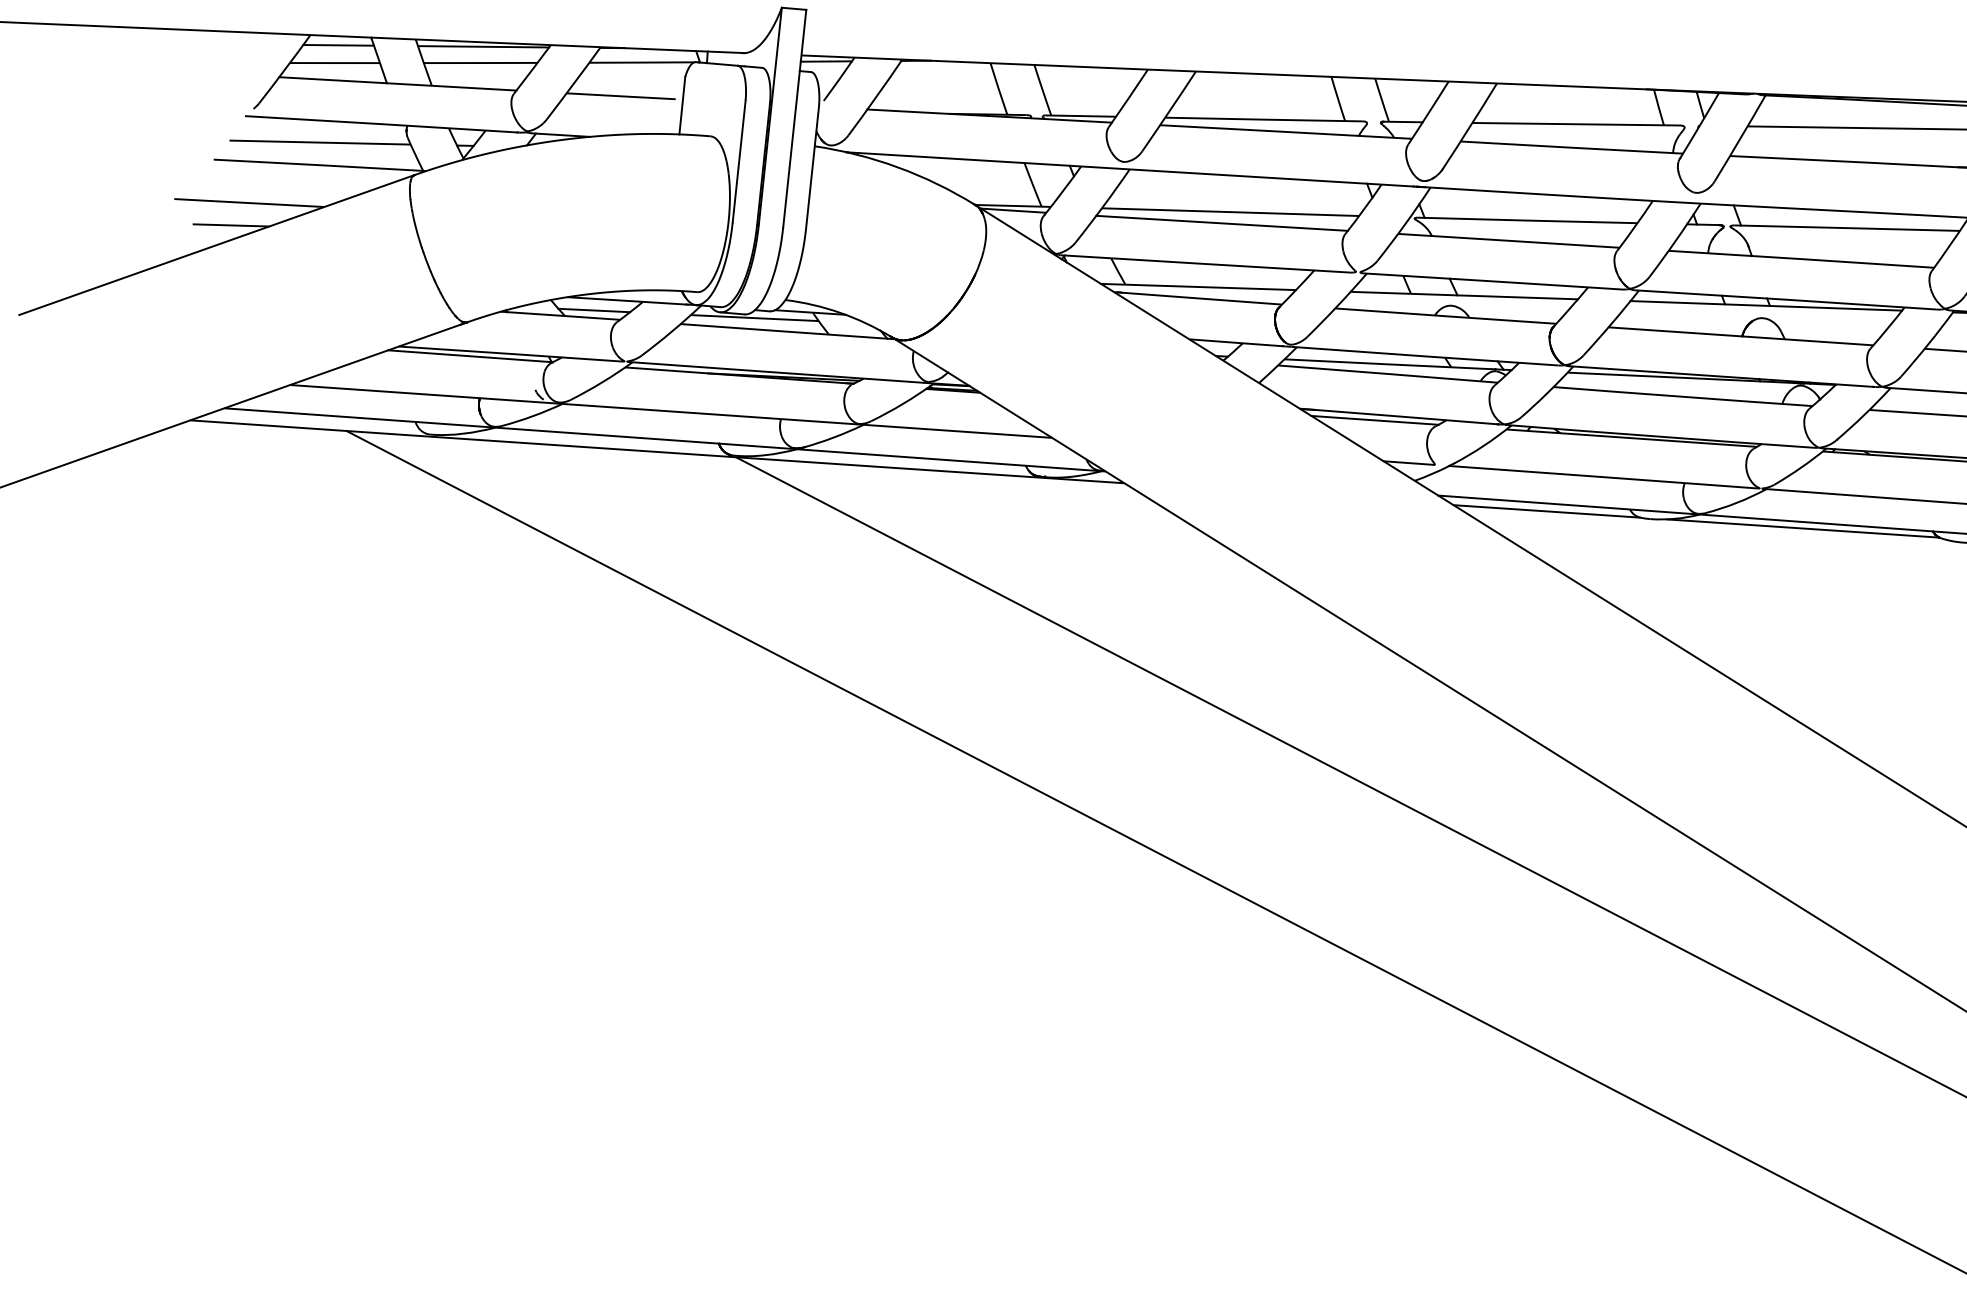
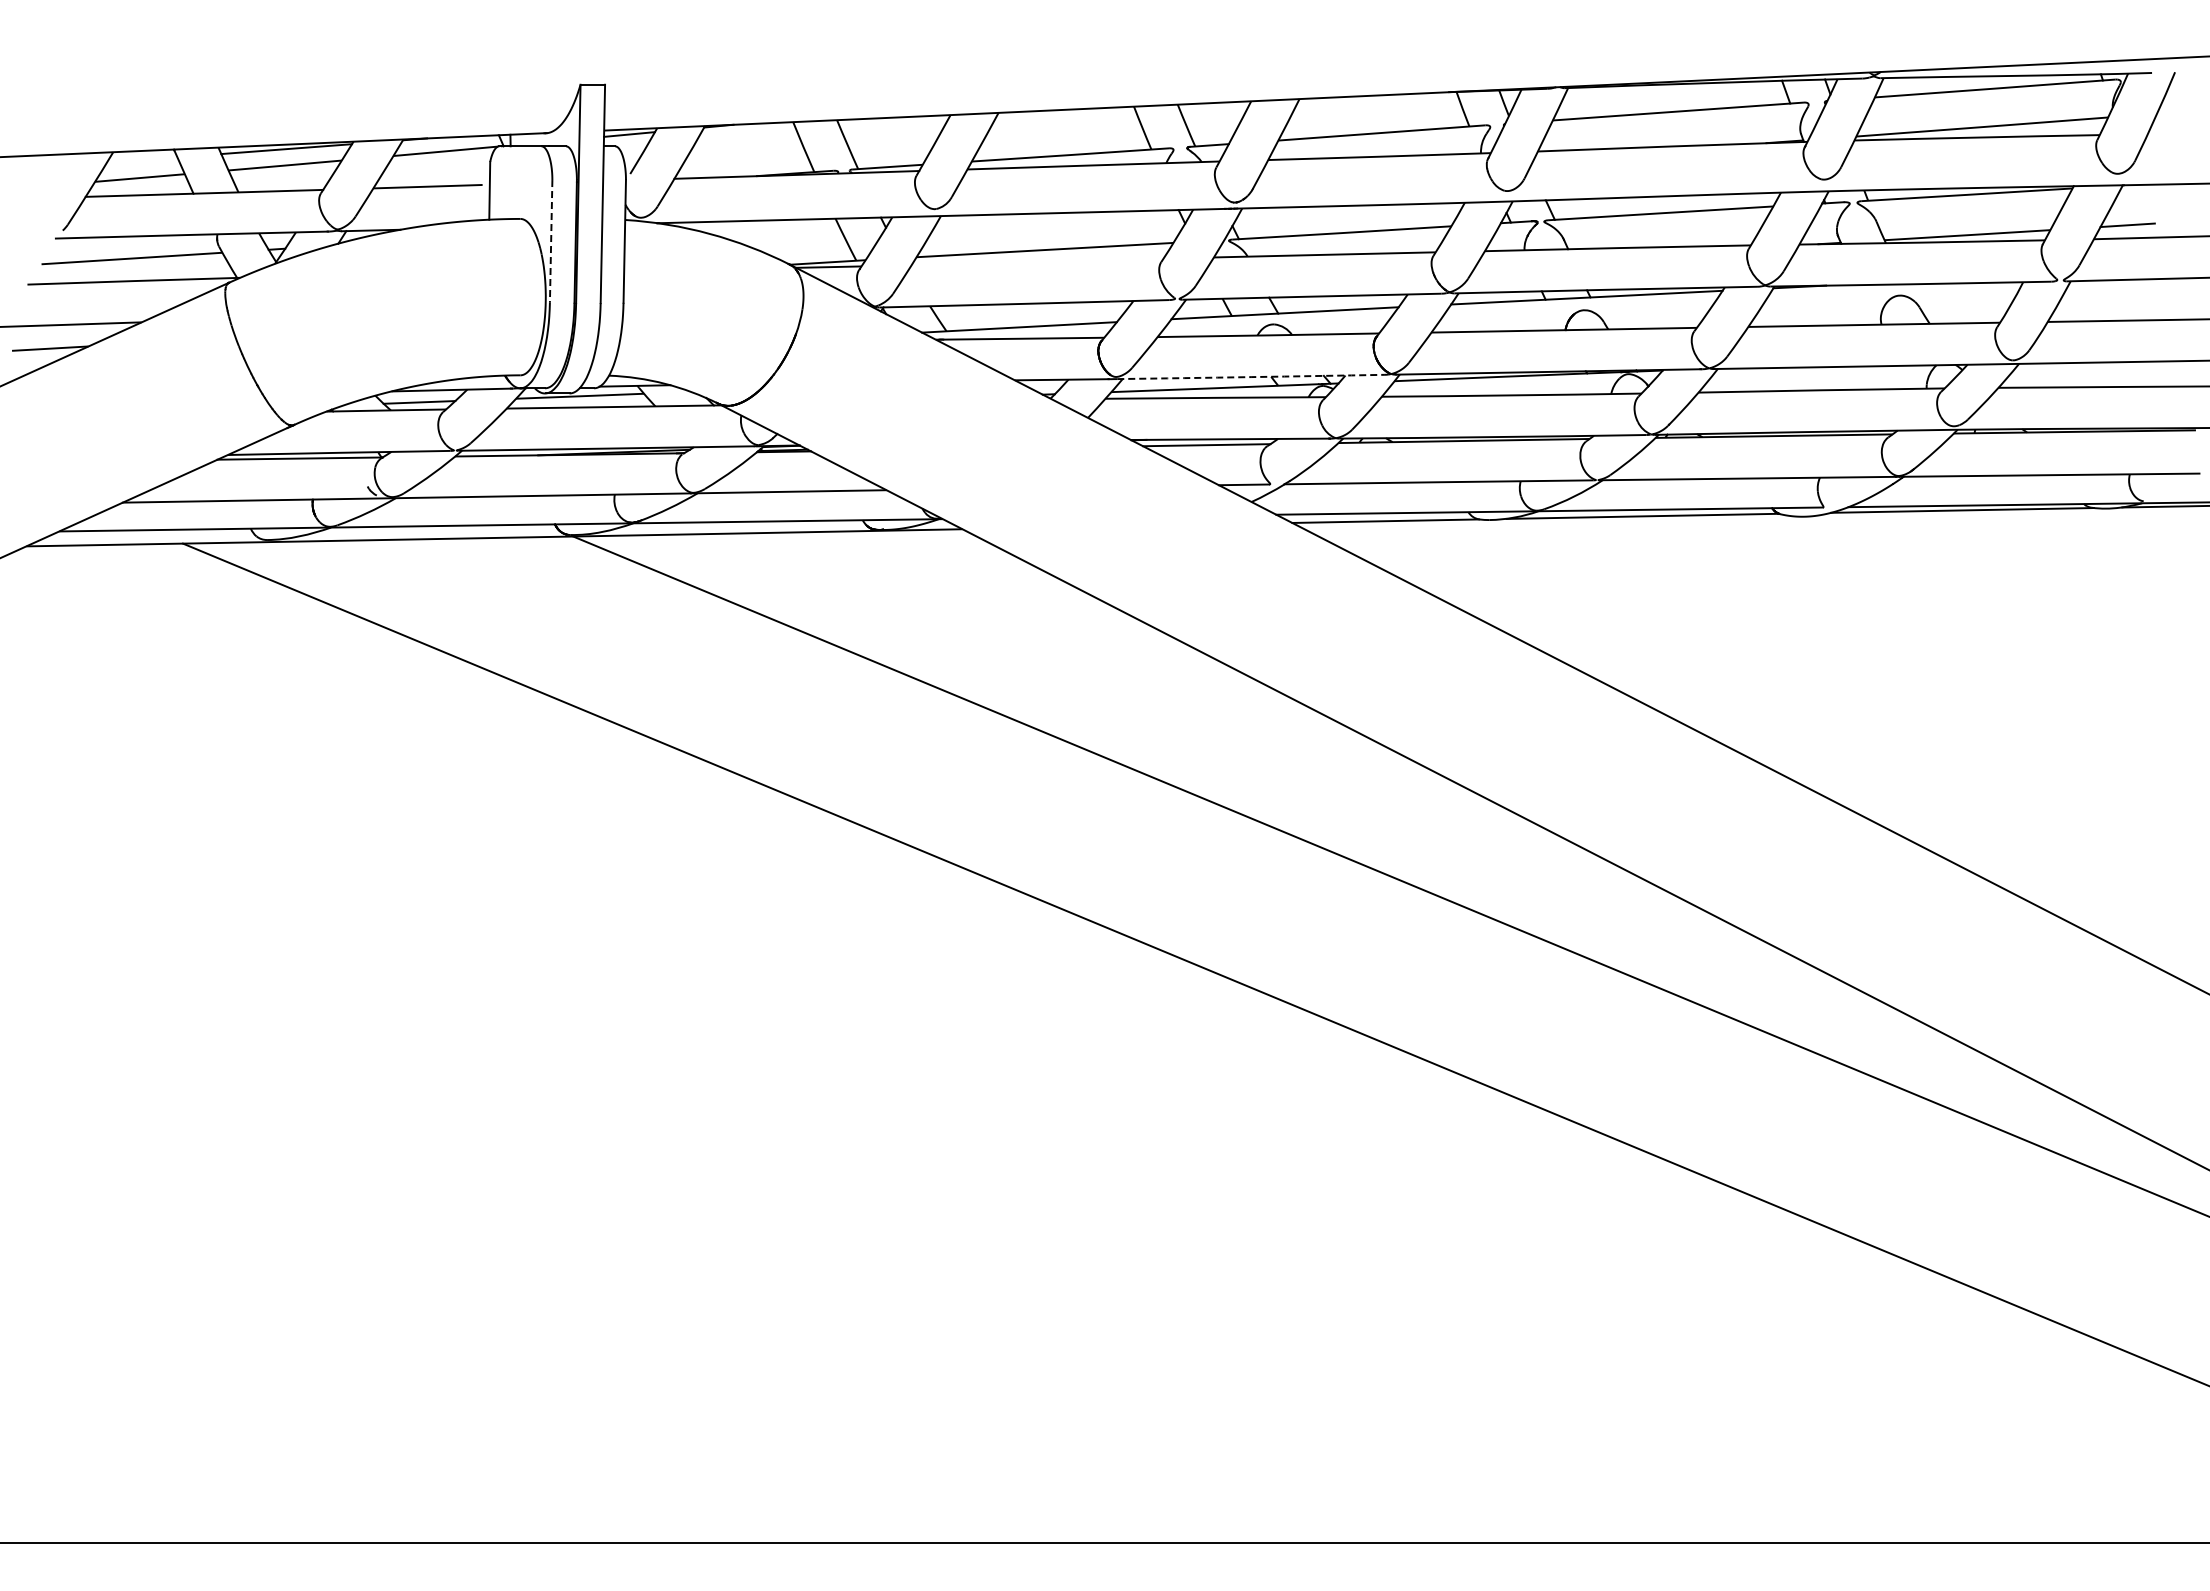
line: (338, 44) -> (141, 159), removed
line: (739, 161) -> (551, 241), solid -> dashed
line: (1222, 222) -> (1037, 261), removed
arc: (1425, 356) -> (1251, 377), solid -> dashed

